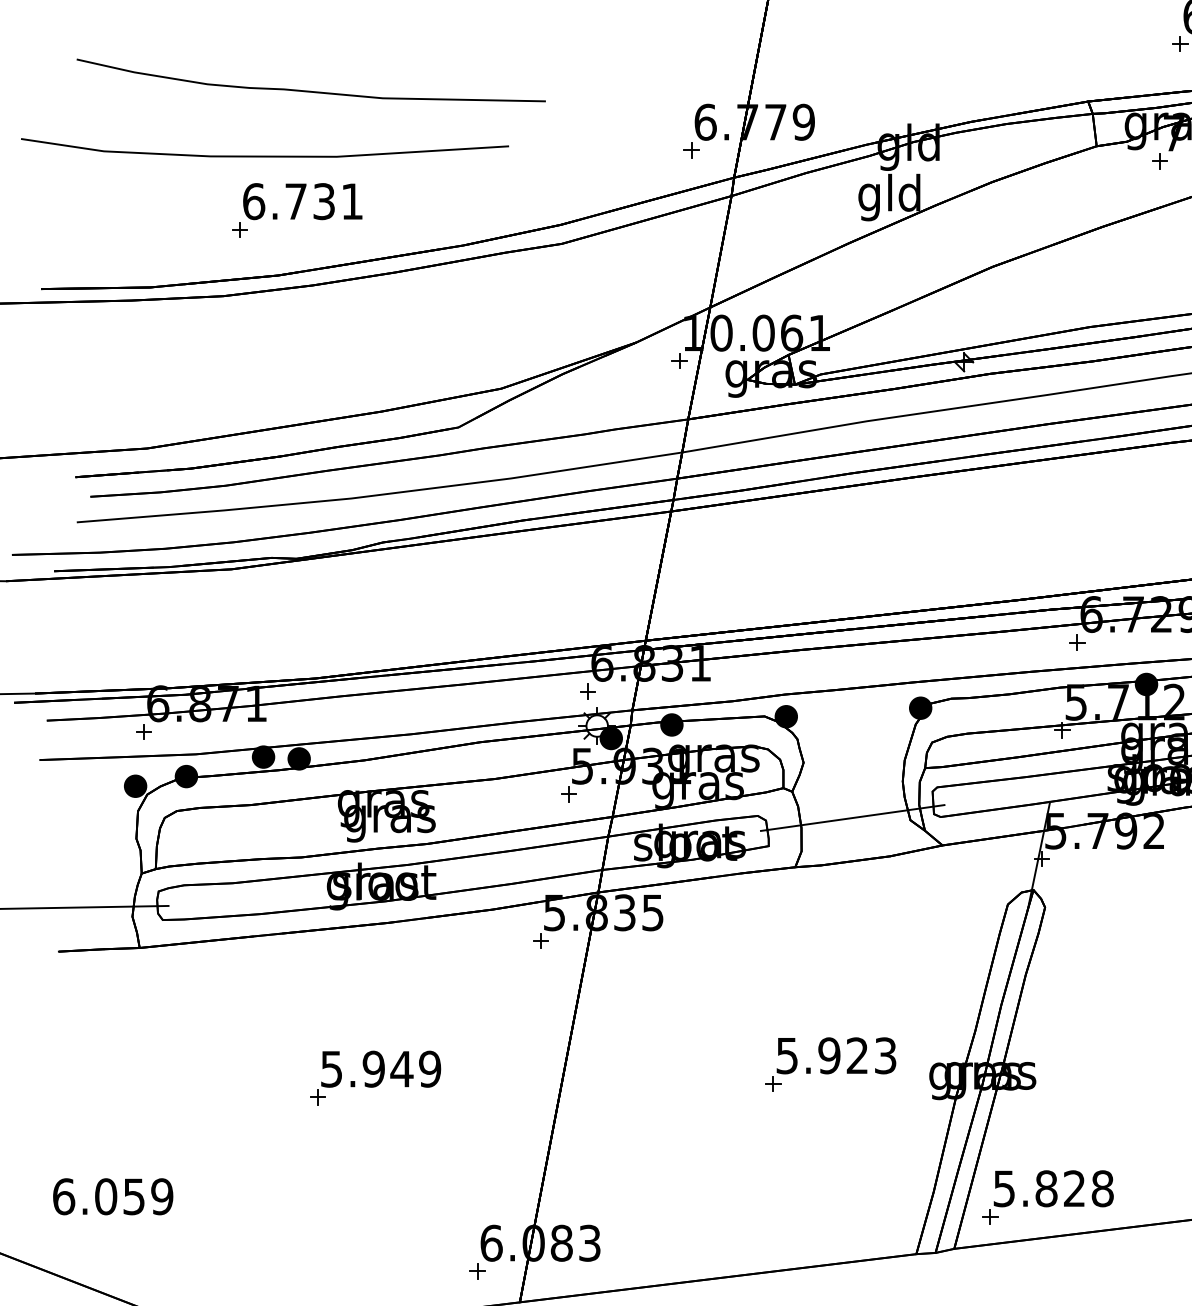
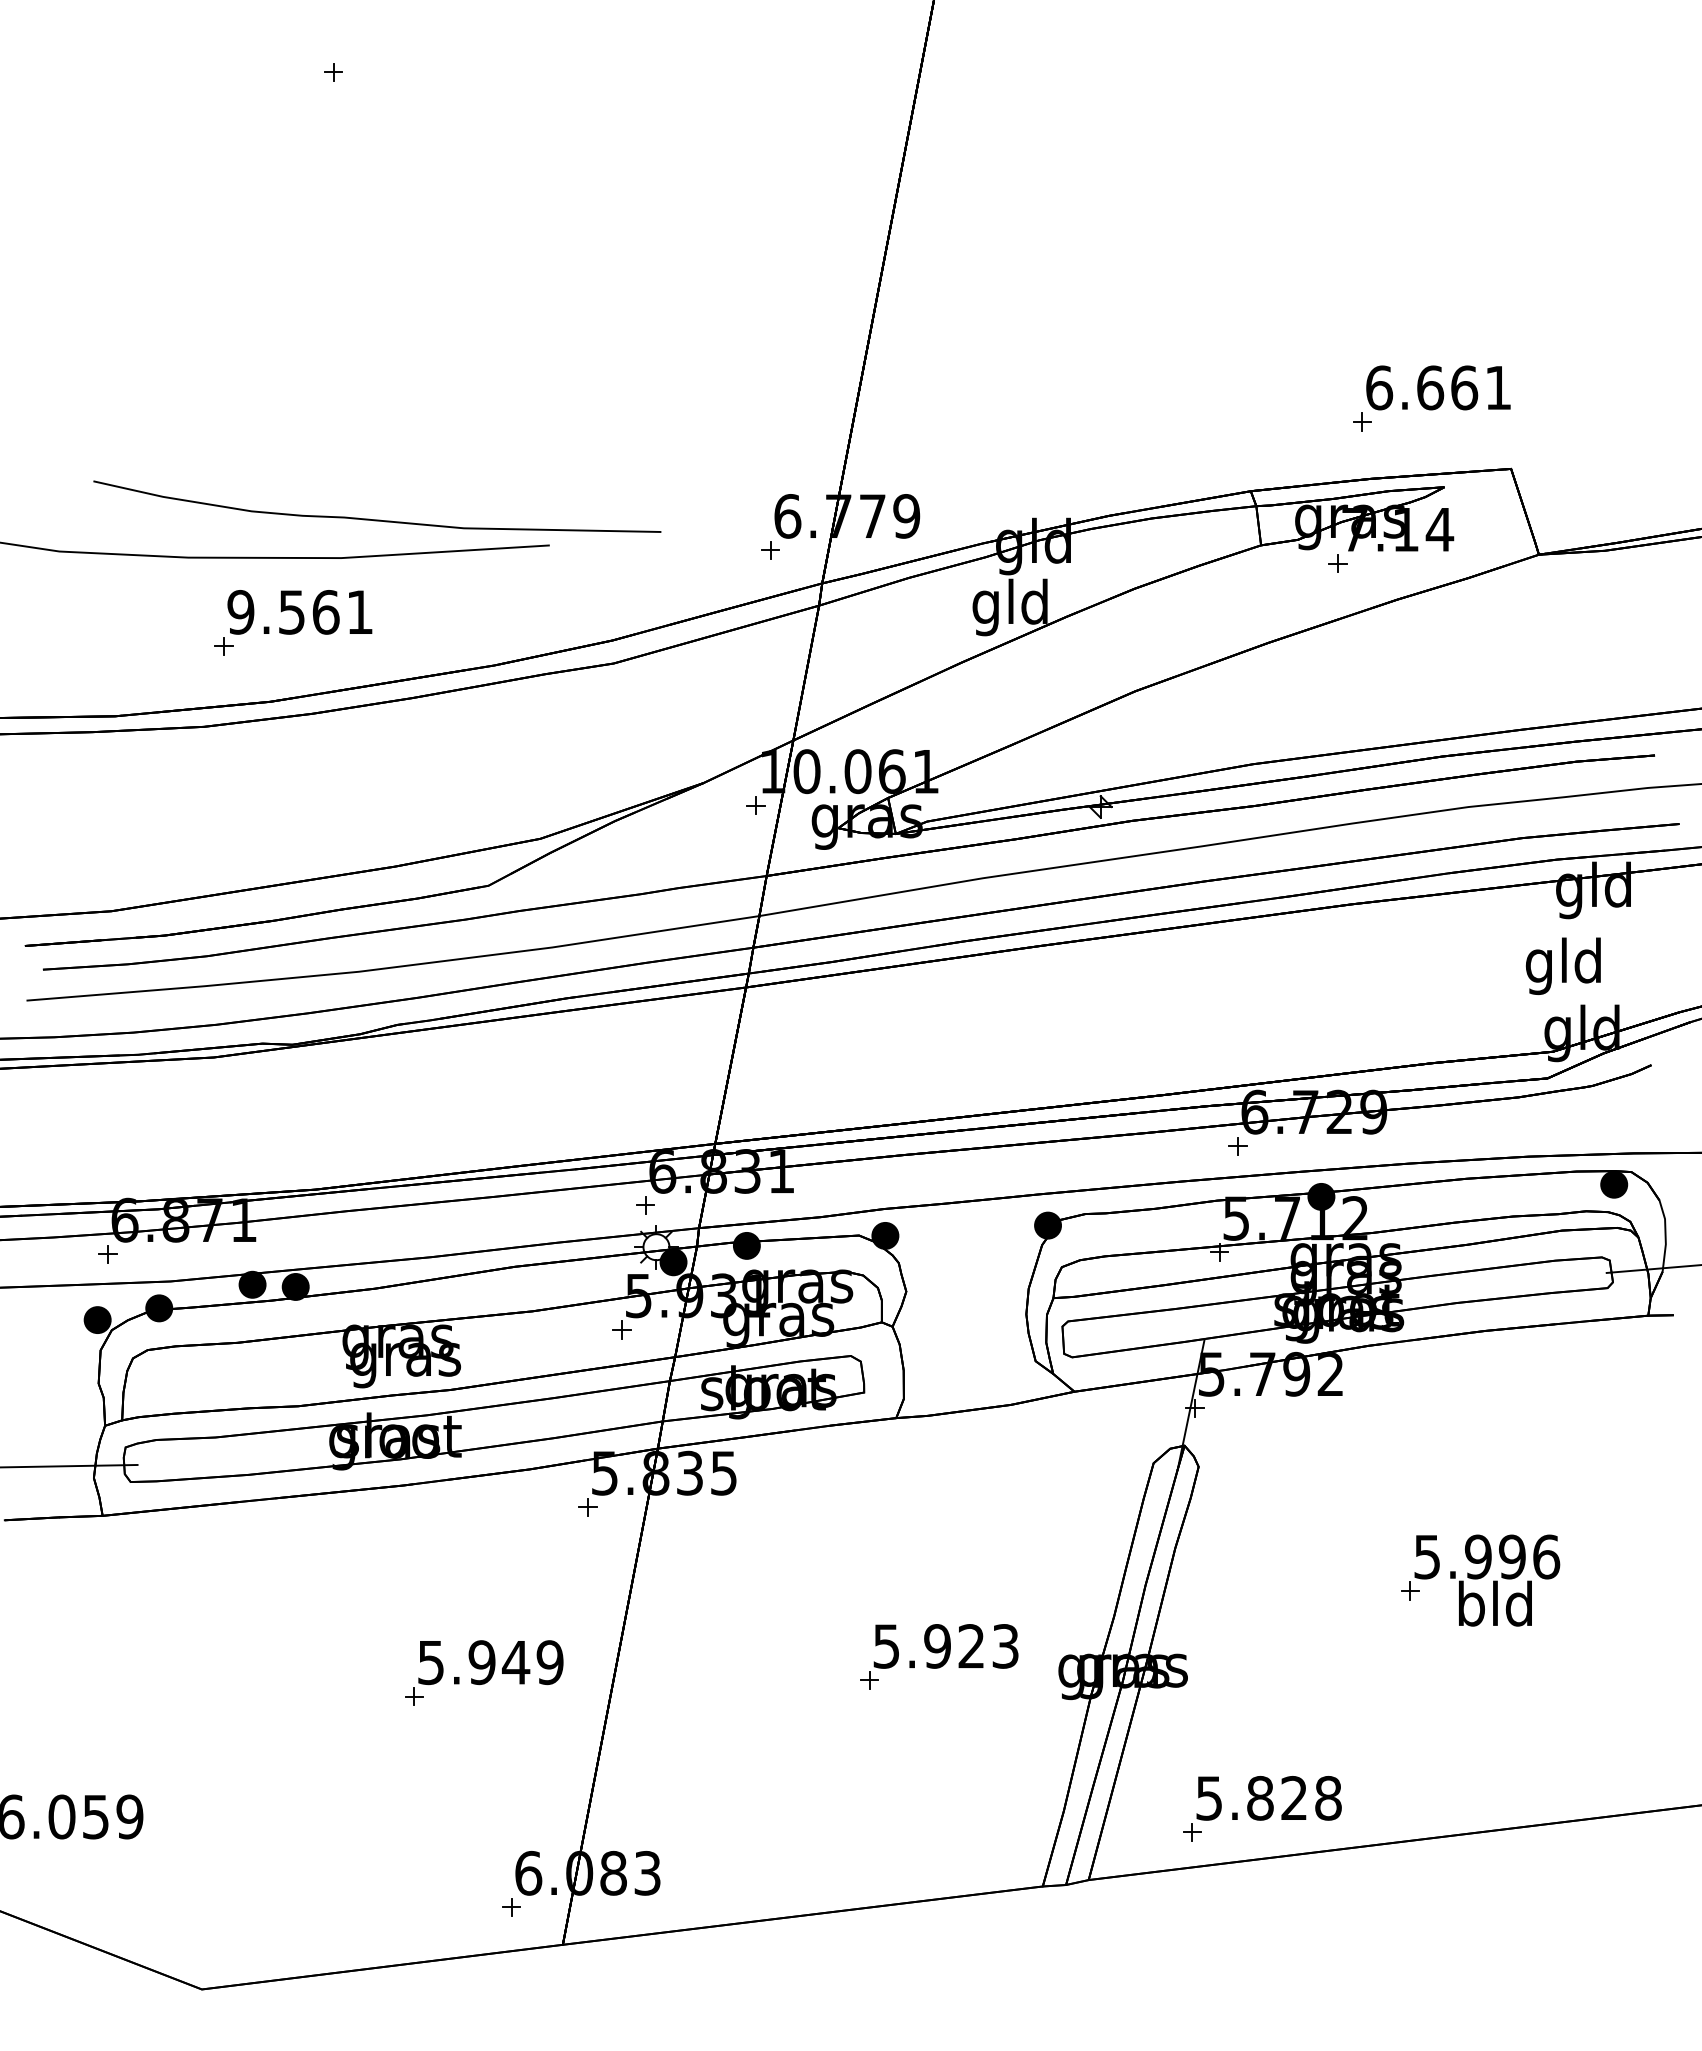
curve: (311, 91) -> (377, 519), moved
text: (289, 201) -> (283, 612), 6.731 -> 9.561
line: (852, 817) -> (965, 1358), removed
part: (375, 1077) -> (484, 1672), moved
part: (1048, 1197) -> (1262, 1808), moved

